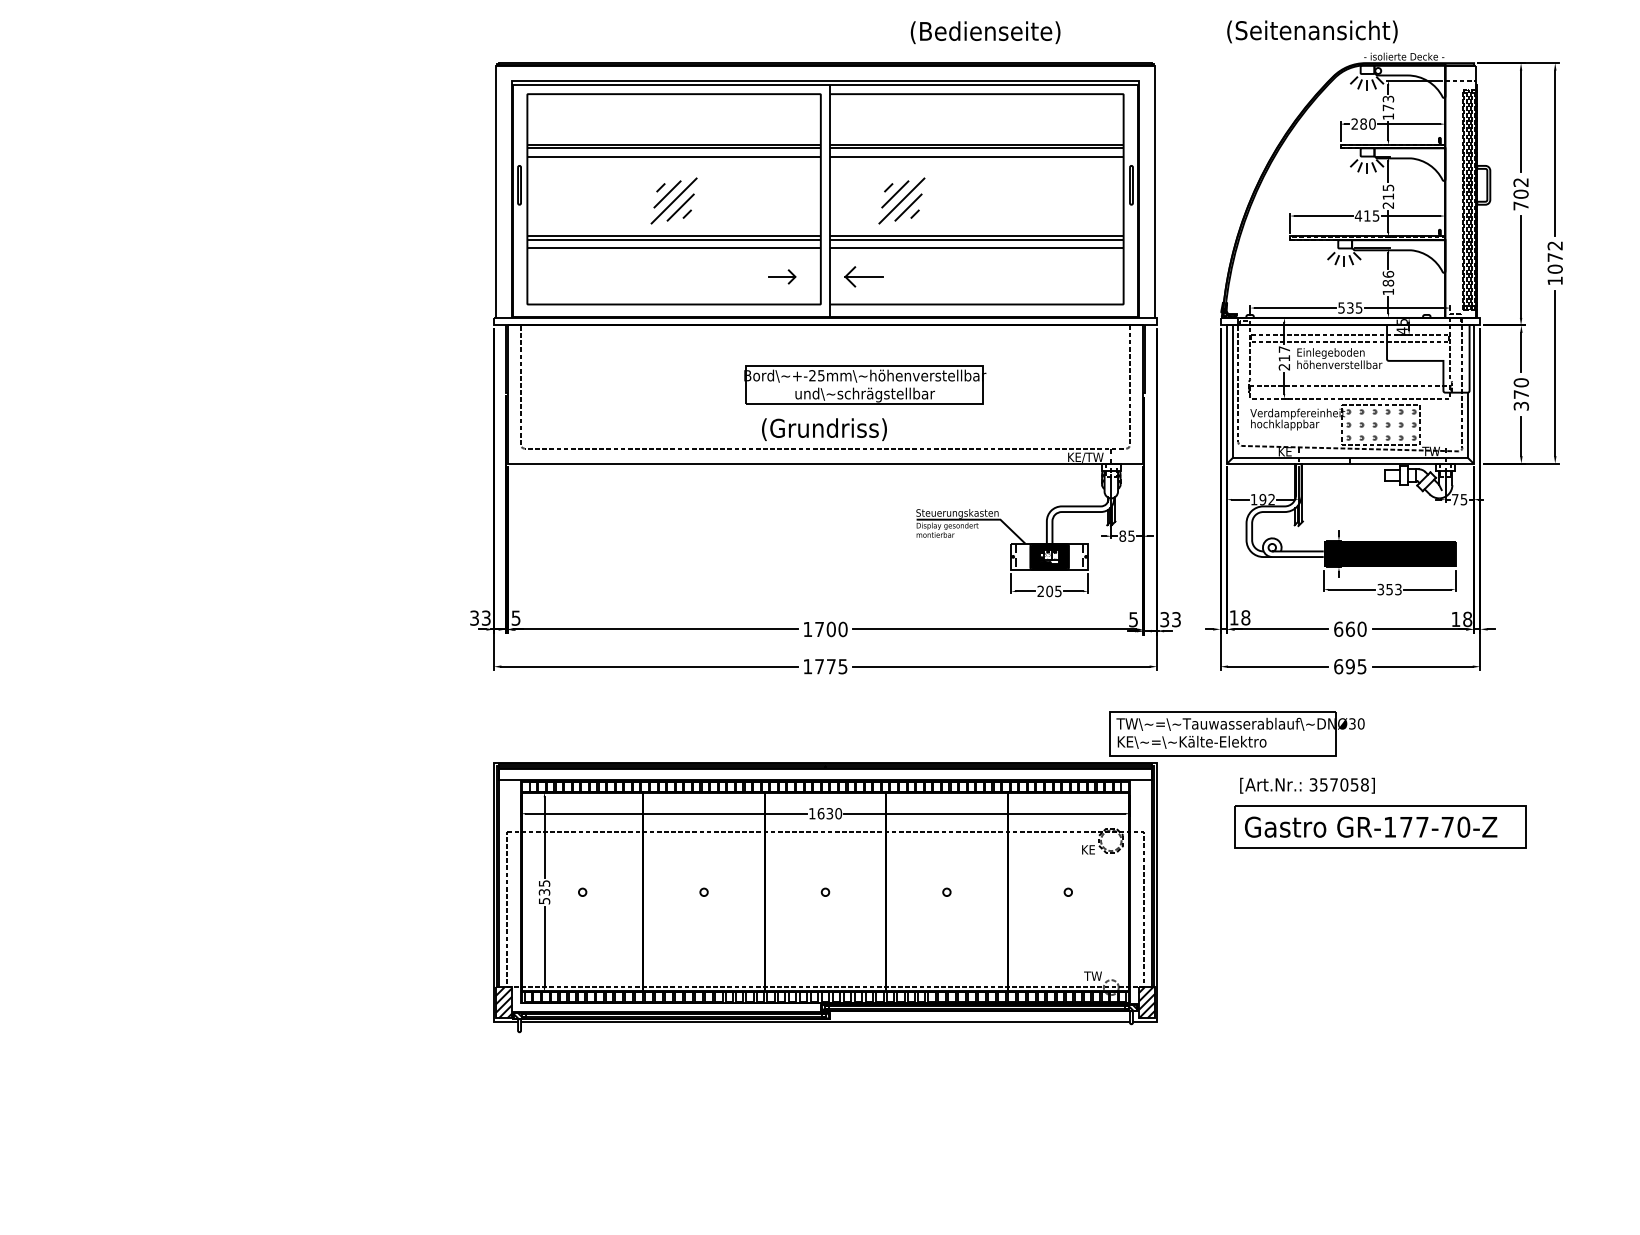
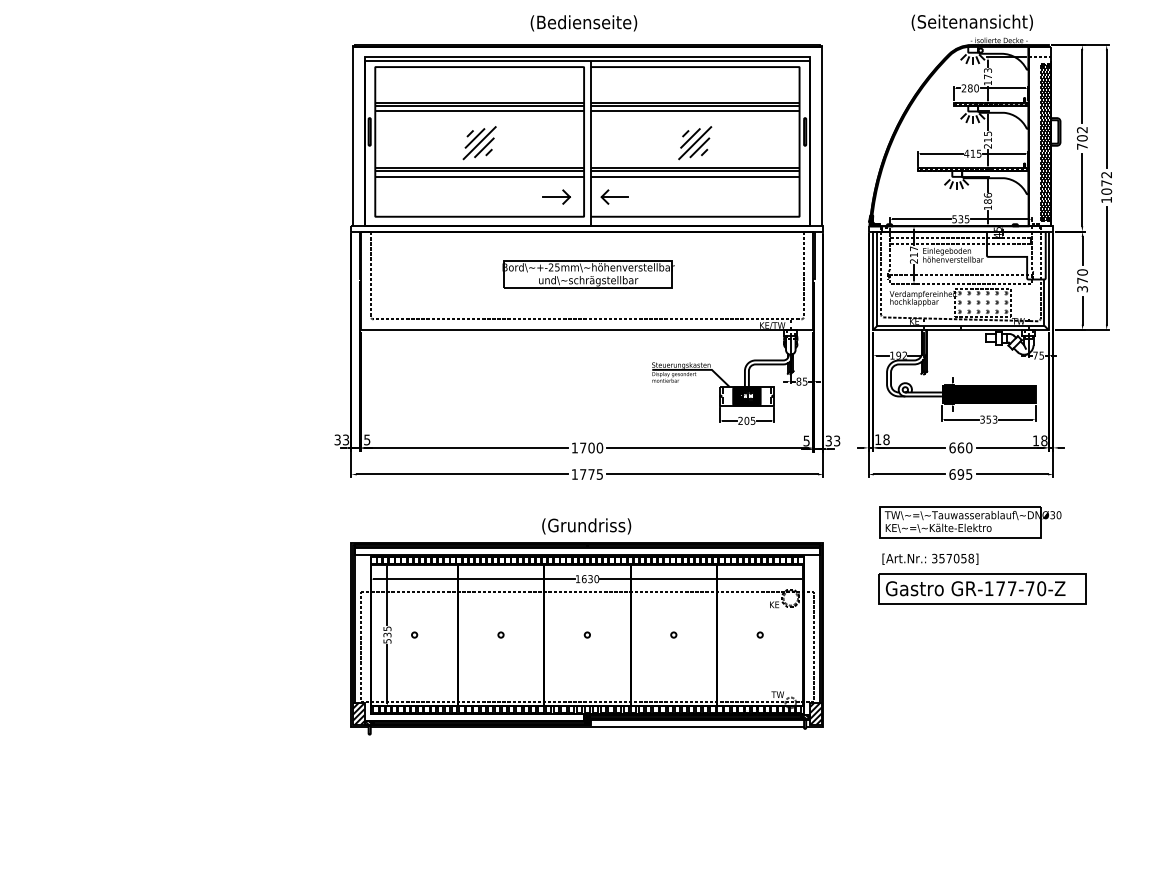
text: (1312, 31) -> (972, 22), moved
text: (985, 32) -> (583, 23), moved
part: (901, 200) -> (694, 142), moved
part: (782, 276) -> (556, 196), size x1.43
part: (865, 384) -> (588, 273), moved
text: (824, 429) -> (586, 526), moved
part: (1236, 733) -> (970, 522), moved

